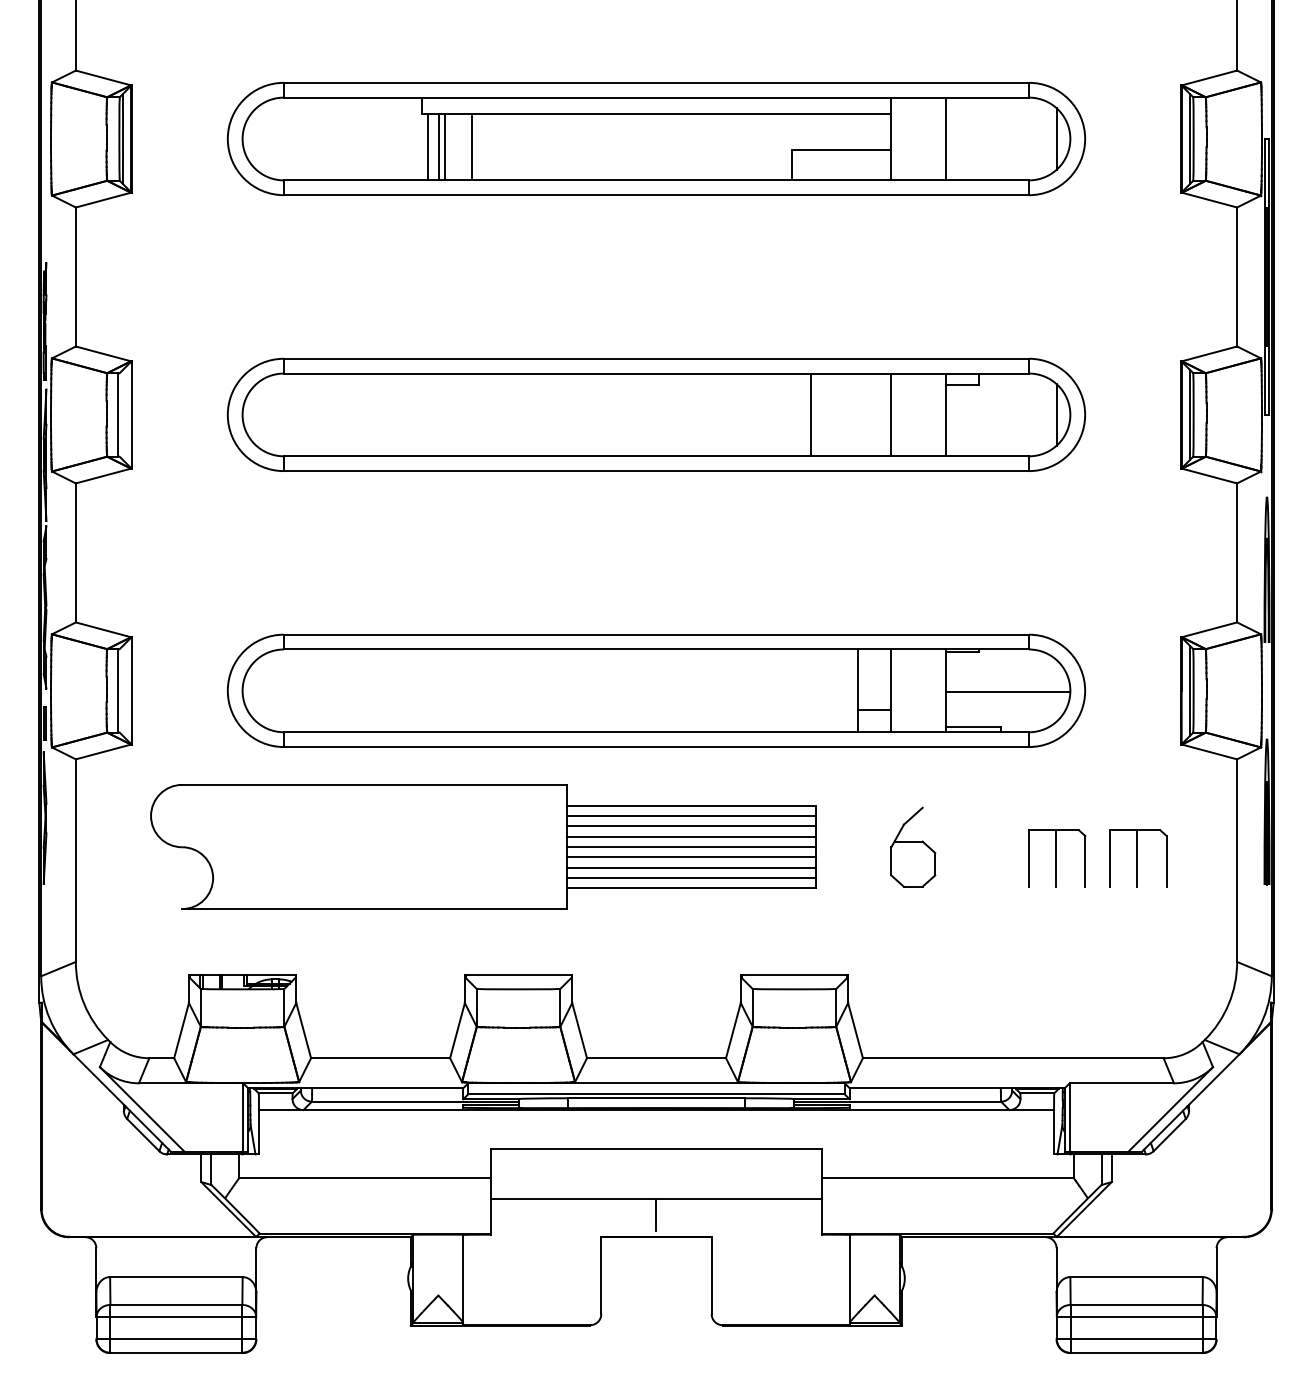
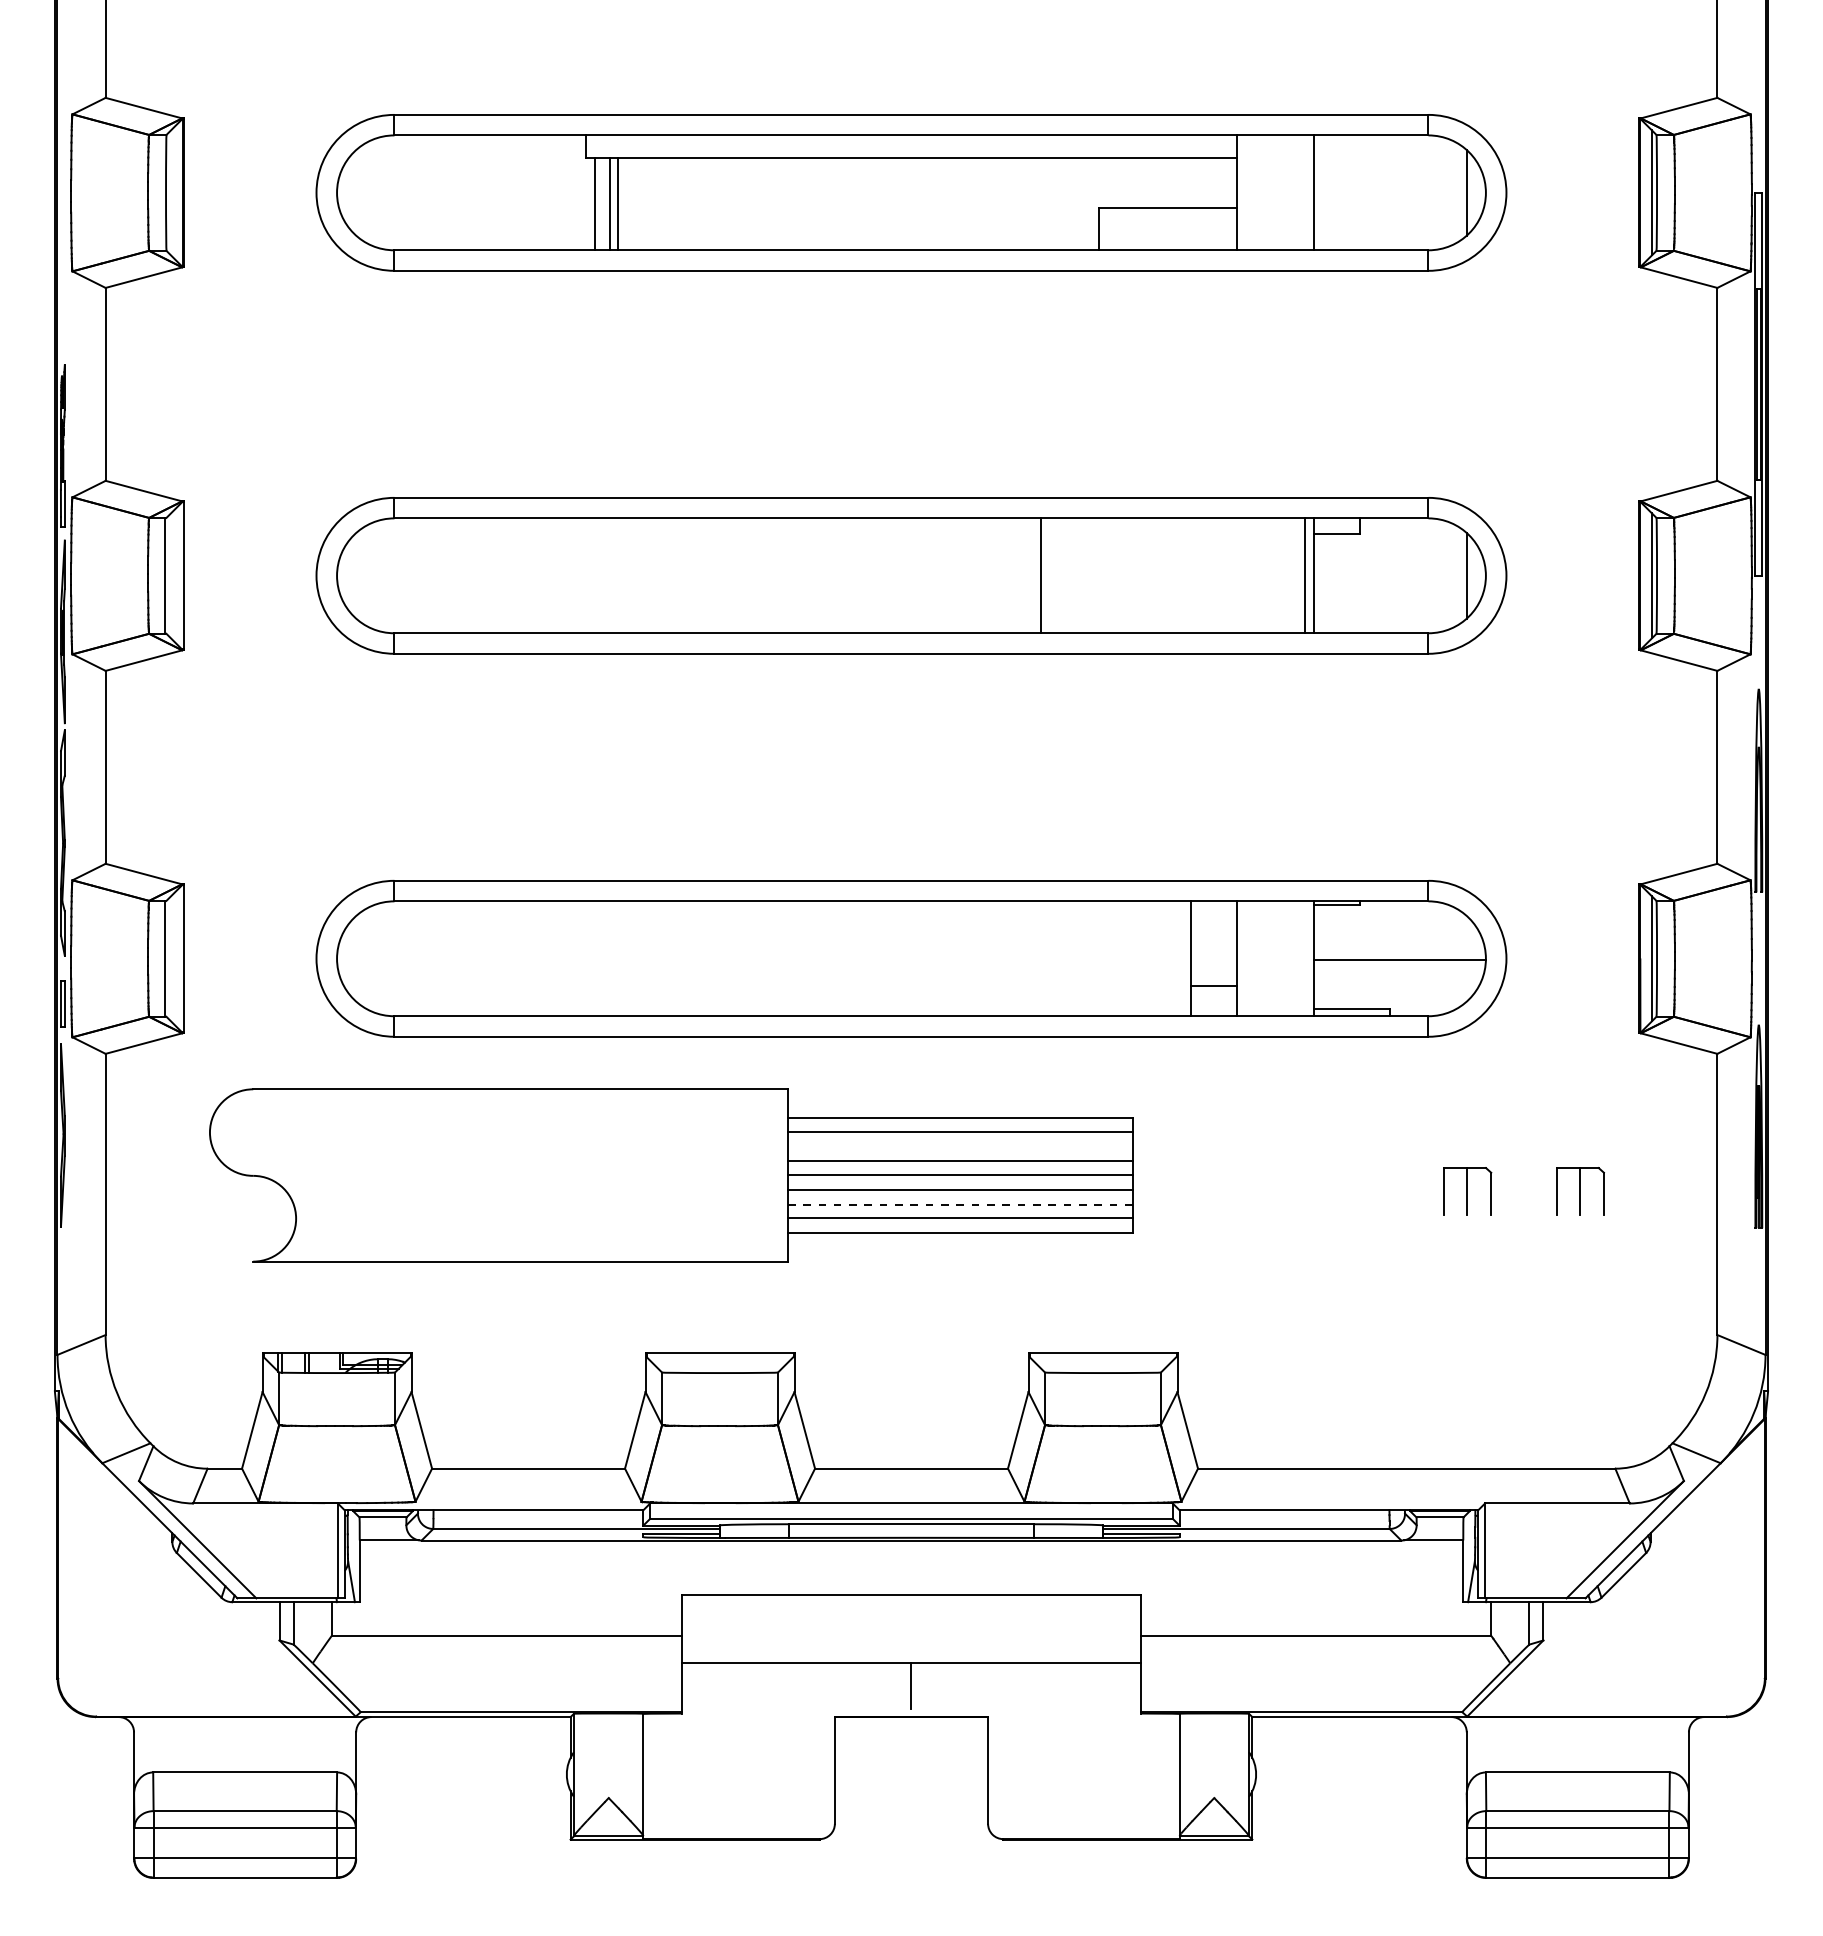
line: (123, 138) -> (171, 192), removed
line: (471, 147) -> (654, 204), removed
line: (810, 414) -> (1040, 575), moved
line: (891, 414) -> (1305, 575), moved
line: (691, 826) -> (959, 1146), removed
part: (912, 847) -> (1267, 1175), removed
part: (1057, 858) -> (1467, 1191), size x0.6
part: (1138, 858) -> (1580, 1191), size x0.6
line: (691, 867) -> (959, 1204), solid -> dashed

